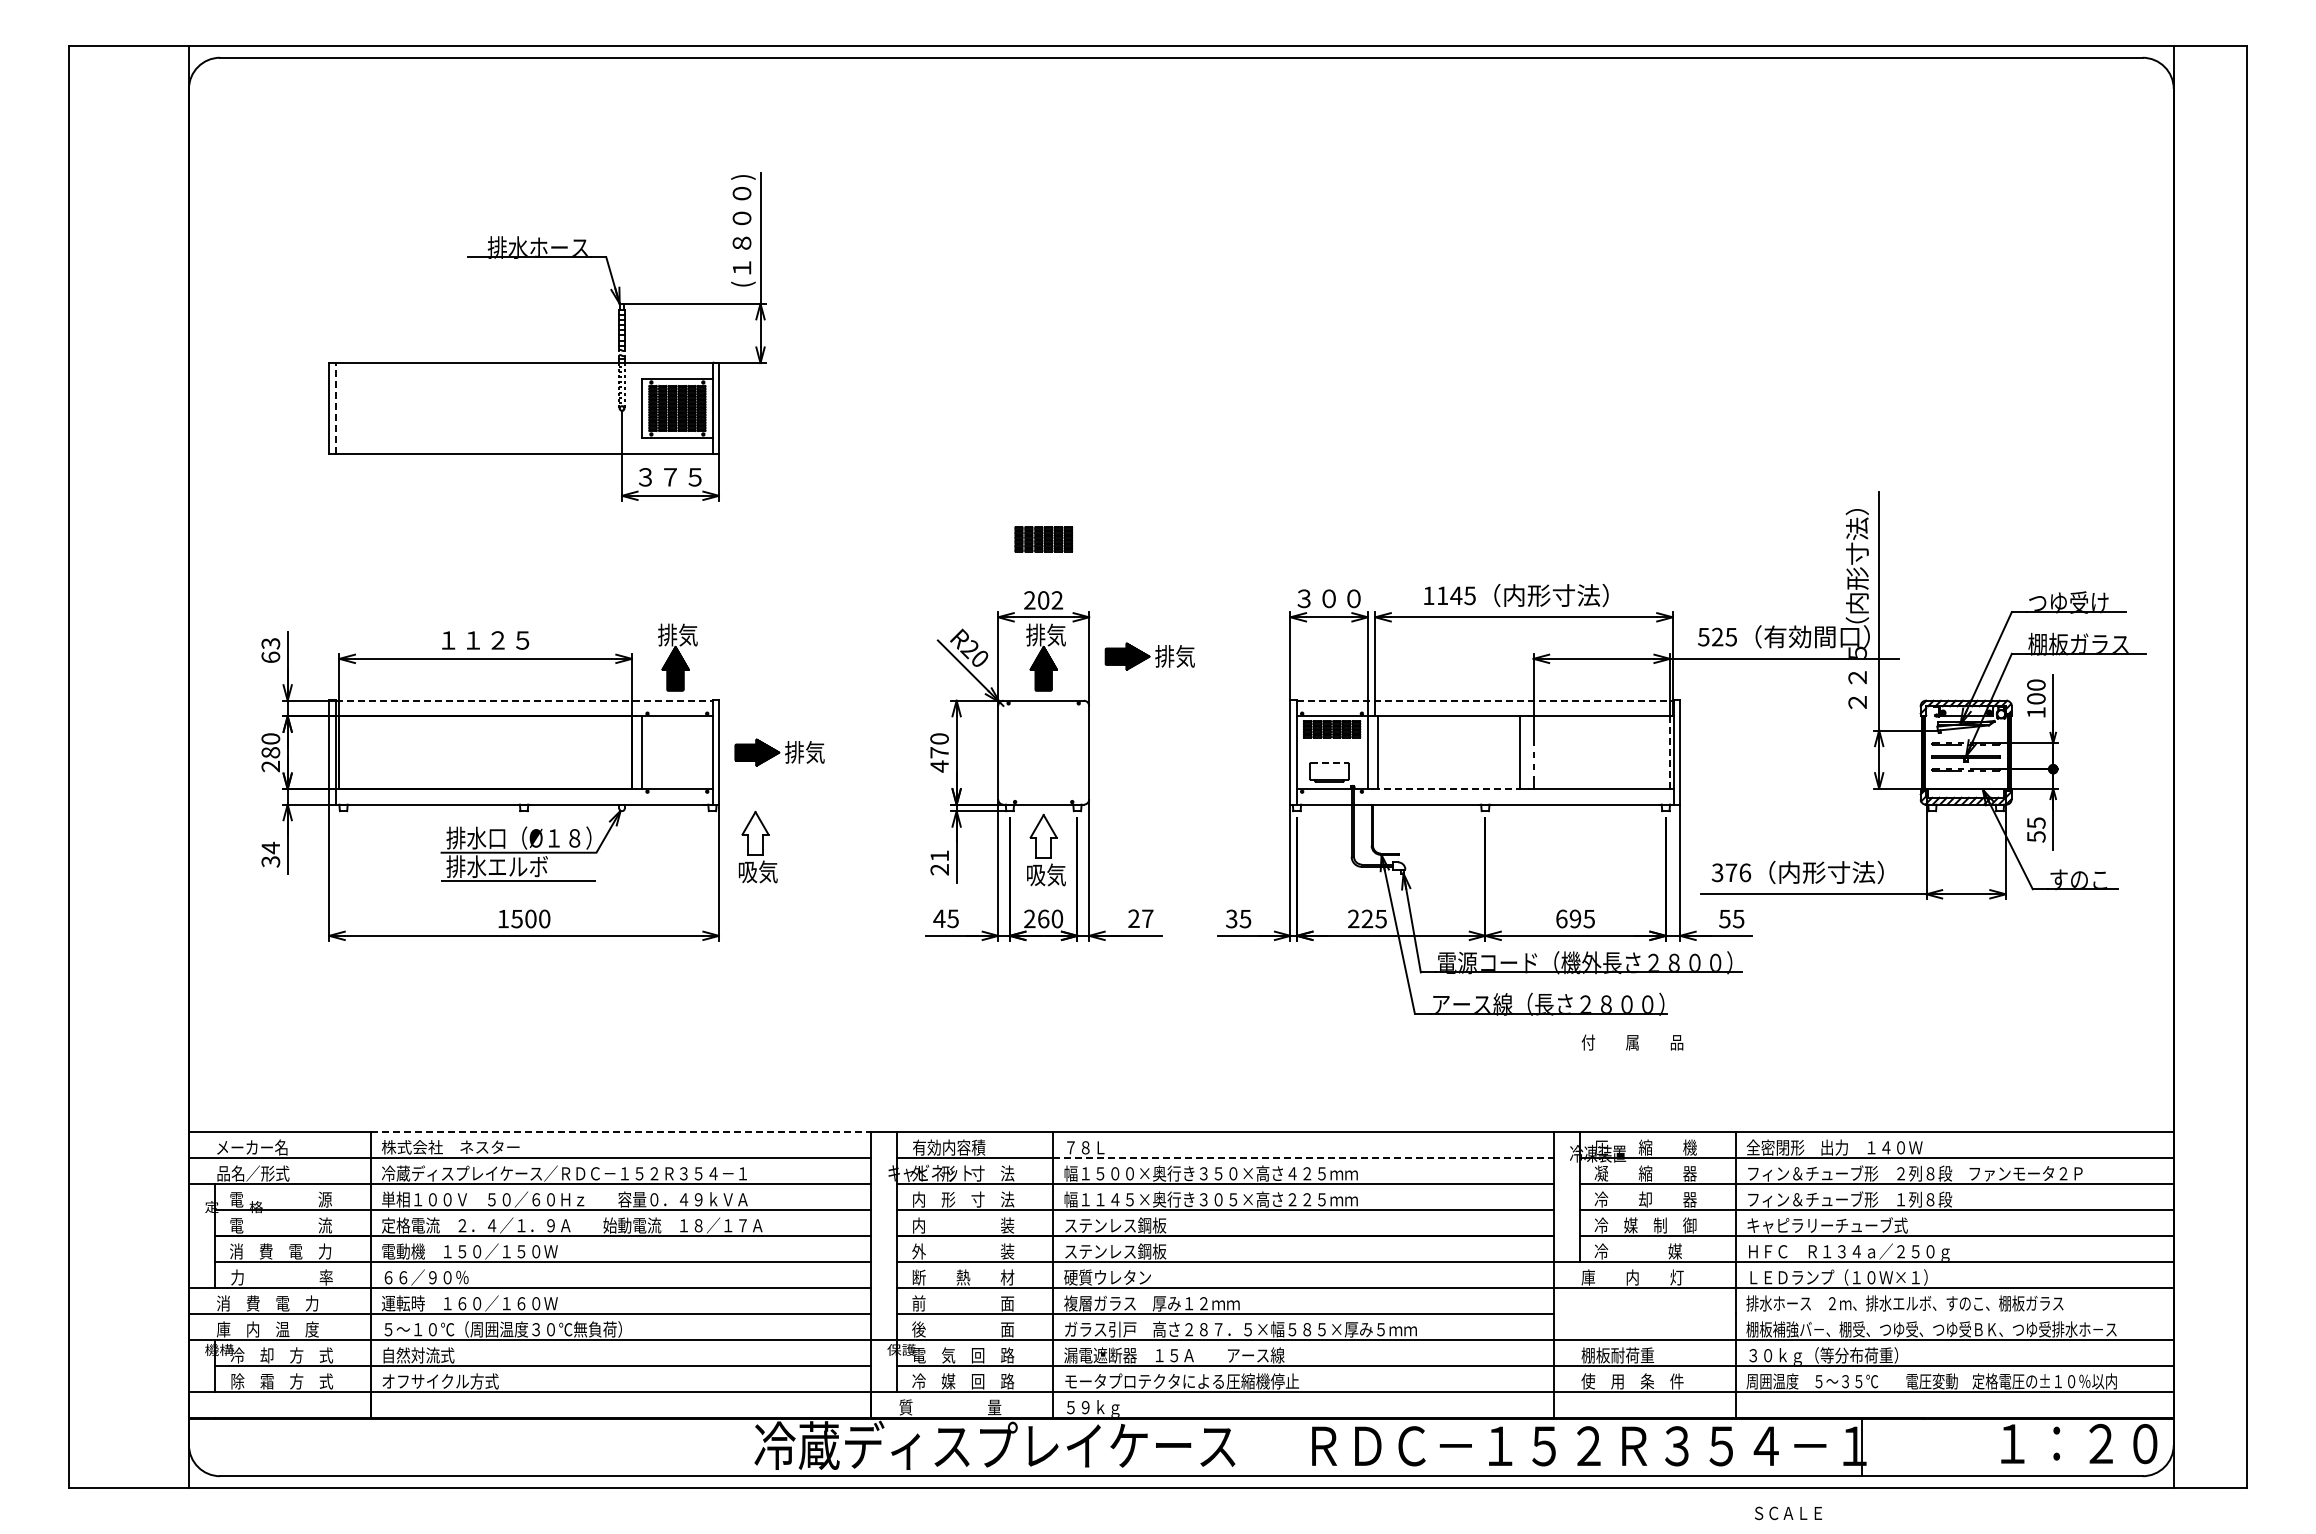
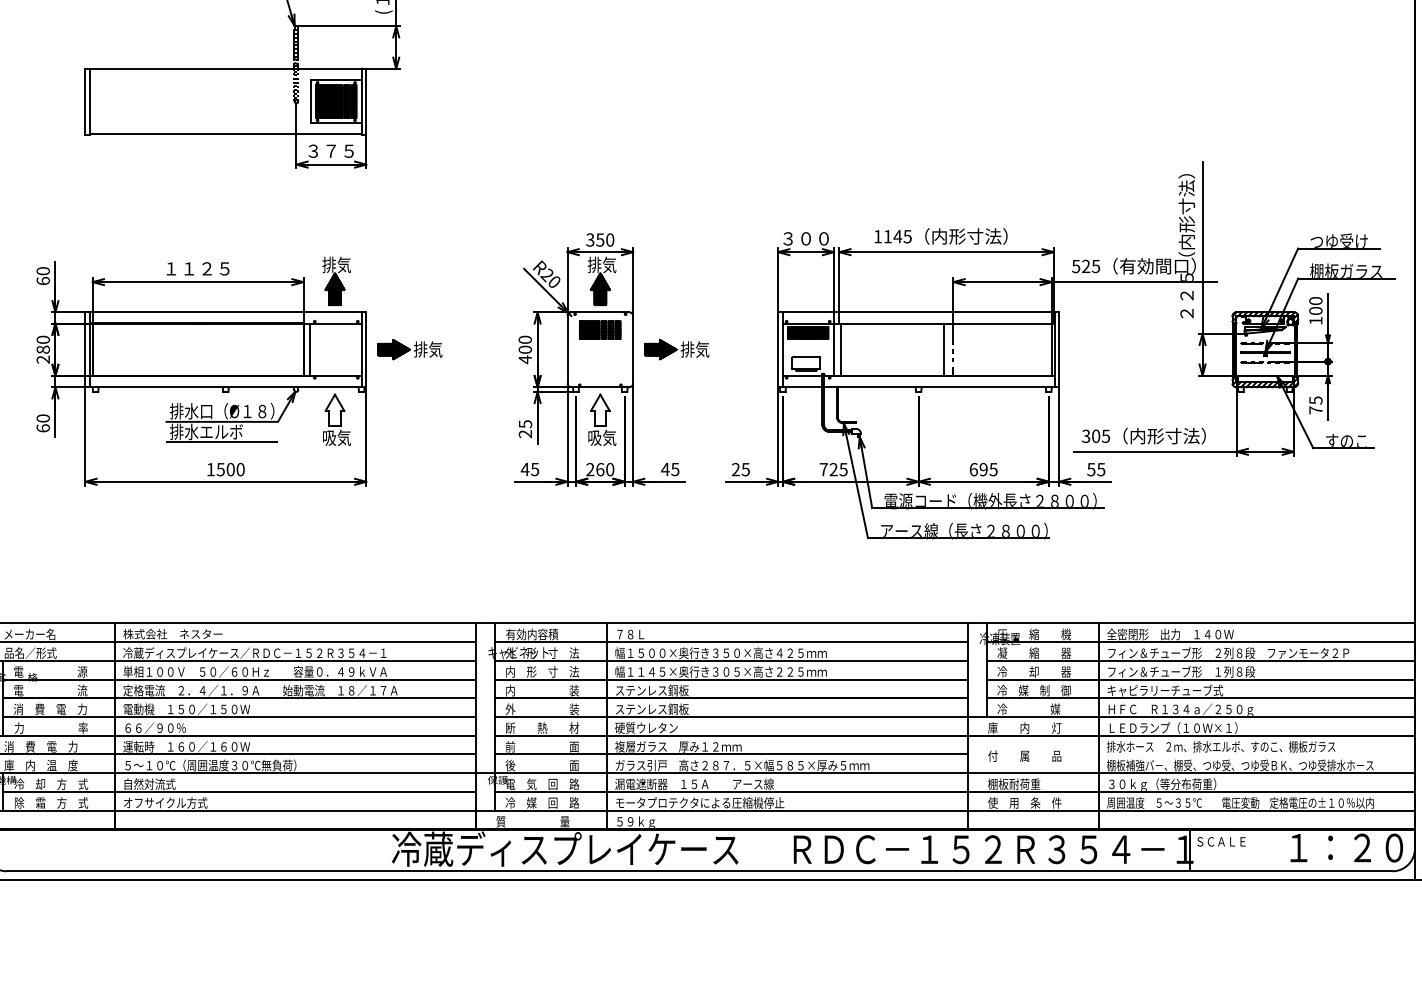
line: (335, 407) -> (89, 100), dashed -> solid
part: (1043, 539) -> (600, 330), moved
text: (1043, 600) -> (600, 240), 202 -> 350
text: (270, 643) -> (43, 271), 63 -> 60
part: (1149, 656) -> (676, 349), moved
line: (524, 700) -> (226, 312), dashed -> solid
line: (1485, 700) -> (918, 312), dashed -> solid
text: (939, 752) -> (525, 349), 470 -> 400
line: (1669, 753) -> (1051, 350), dashed -> solid
line: (1329, 762) -> (806, 356), dashed -> solid
line: (1446, 789) -> (890, 376), dashed -> solid
text: (2036, 836) -> (1315, 410), 55 -> 75
part: (757, 846) -> (336, 419), moved
text: (270, 854) -> (43, 423), 34 -> 60
text: (939, 855) -> (525, 423), 21 -> 25
text: (1738, 872) -> (1101, 436), 376 -> 305
text: (1140, 918) -> (670, 469), 27 -> 45
text: (1353, 918) -> (823, 469), 225 -> 725
text: (1231, 919) -> (735, 470), 35 -> 25
text: (1632, 1042) -> (1024, 756), moved
line: (621, 1132) -> (296, 623), dashed -> solid
line: (1303, 1158) -> (787, 642), dashed -> solid
text: (1788, 1513) -> (1221, 841), moved

